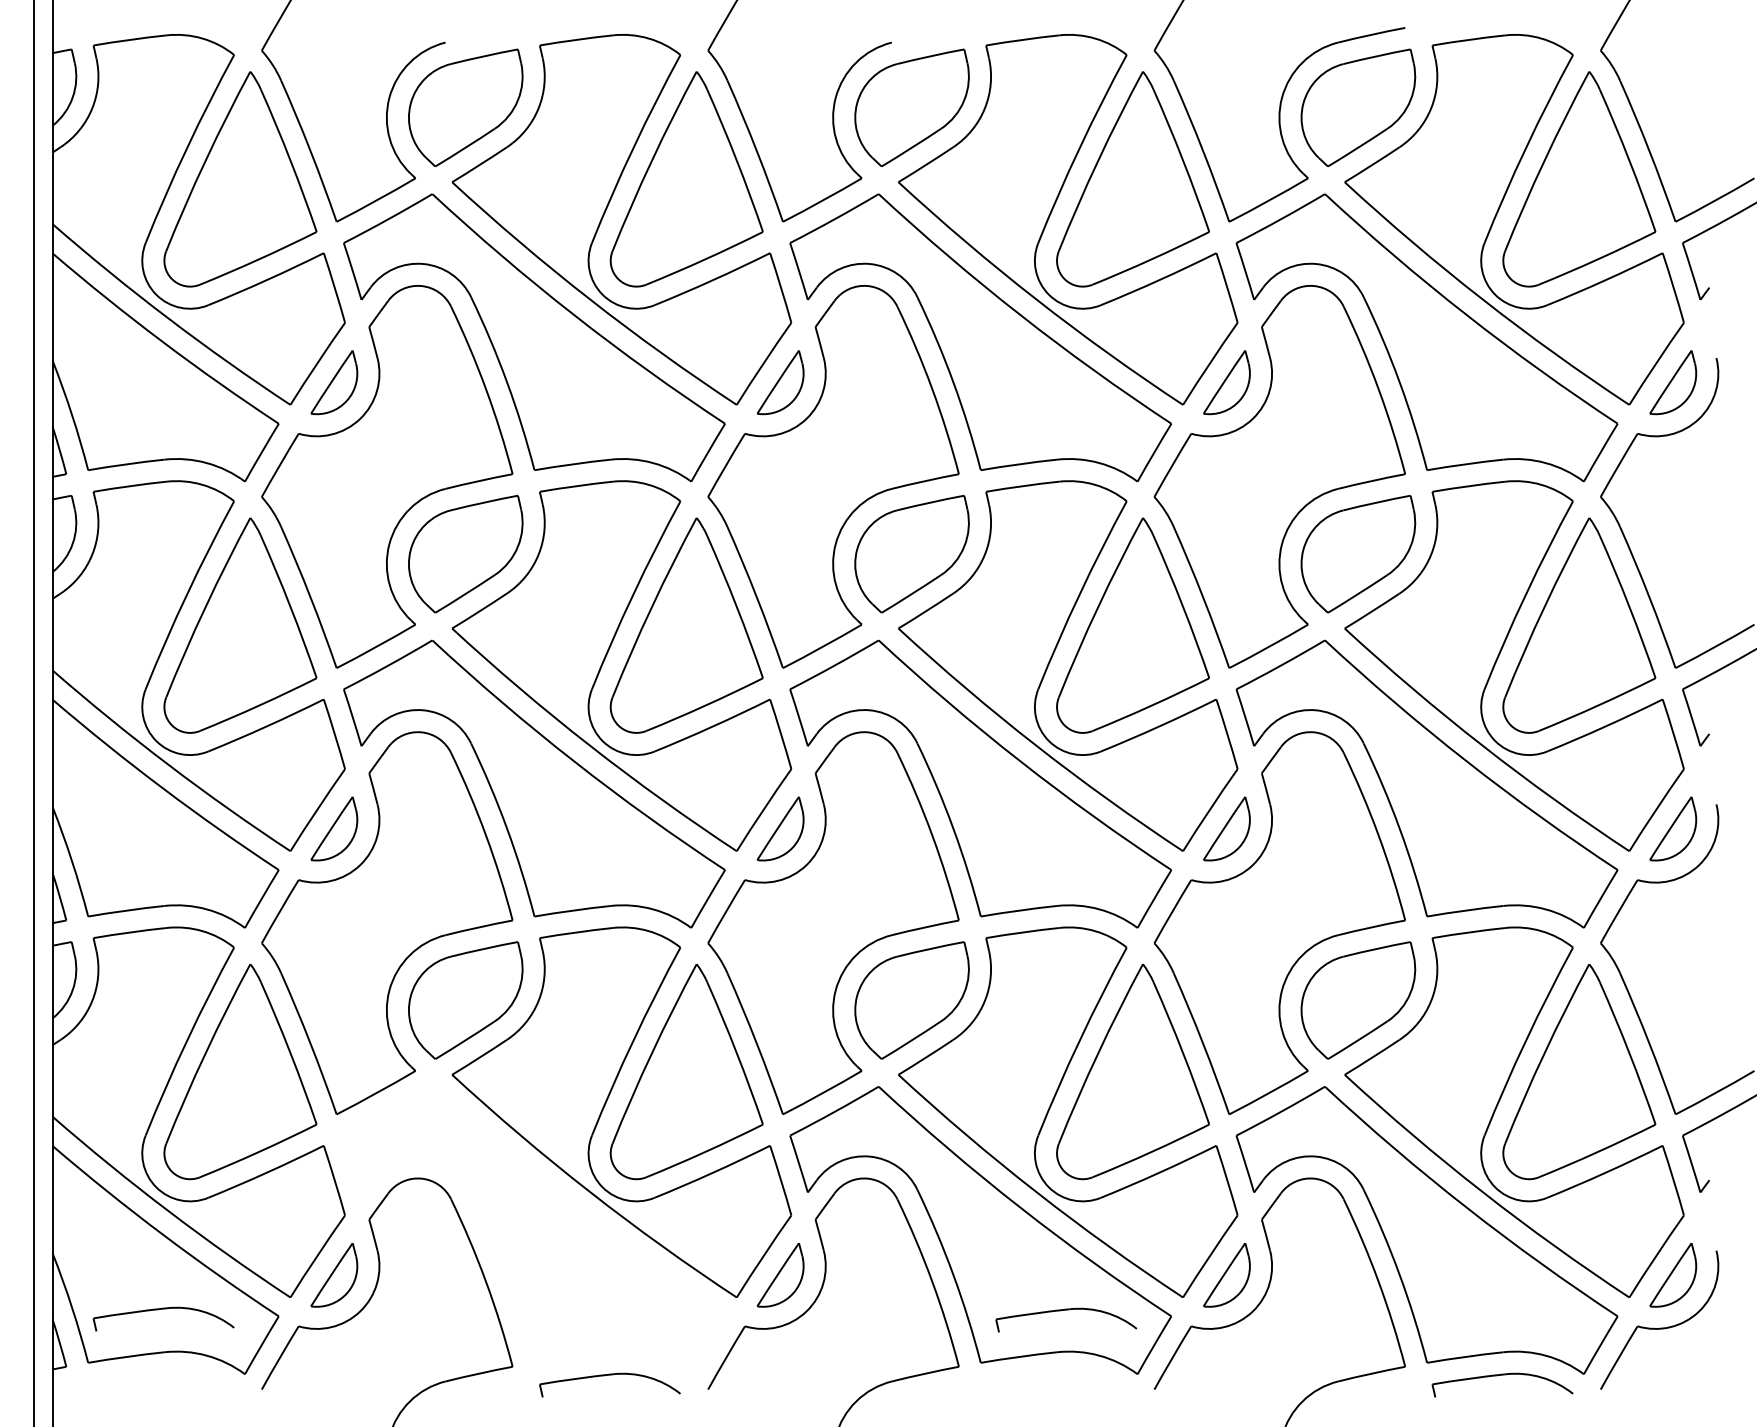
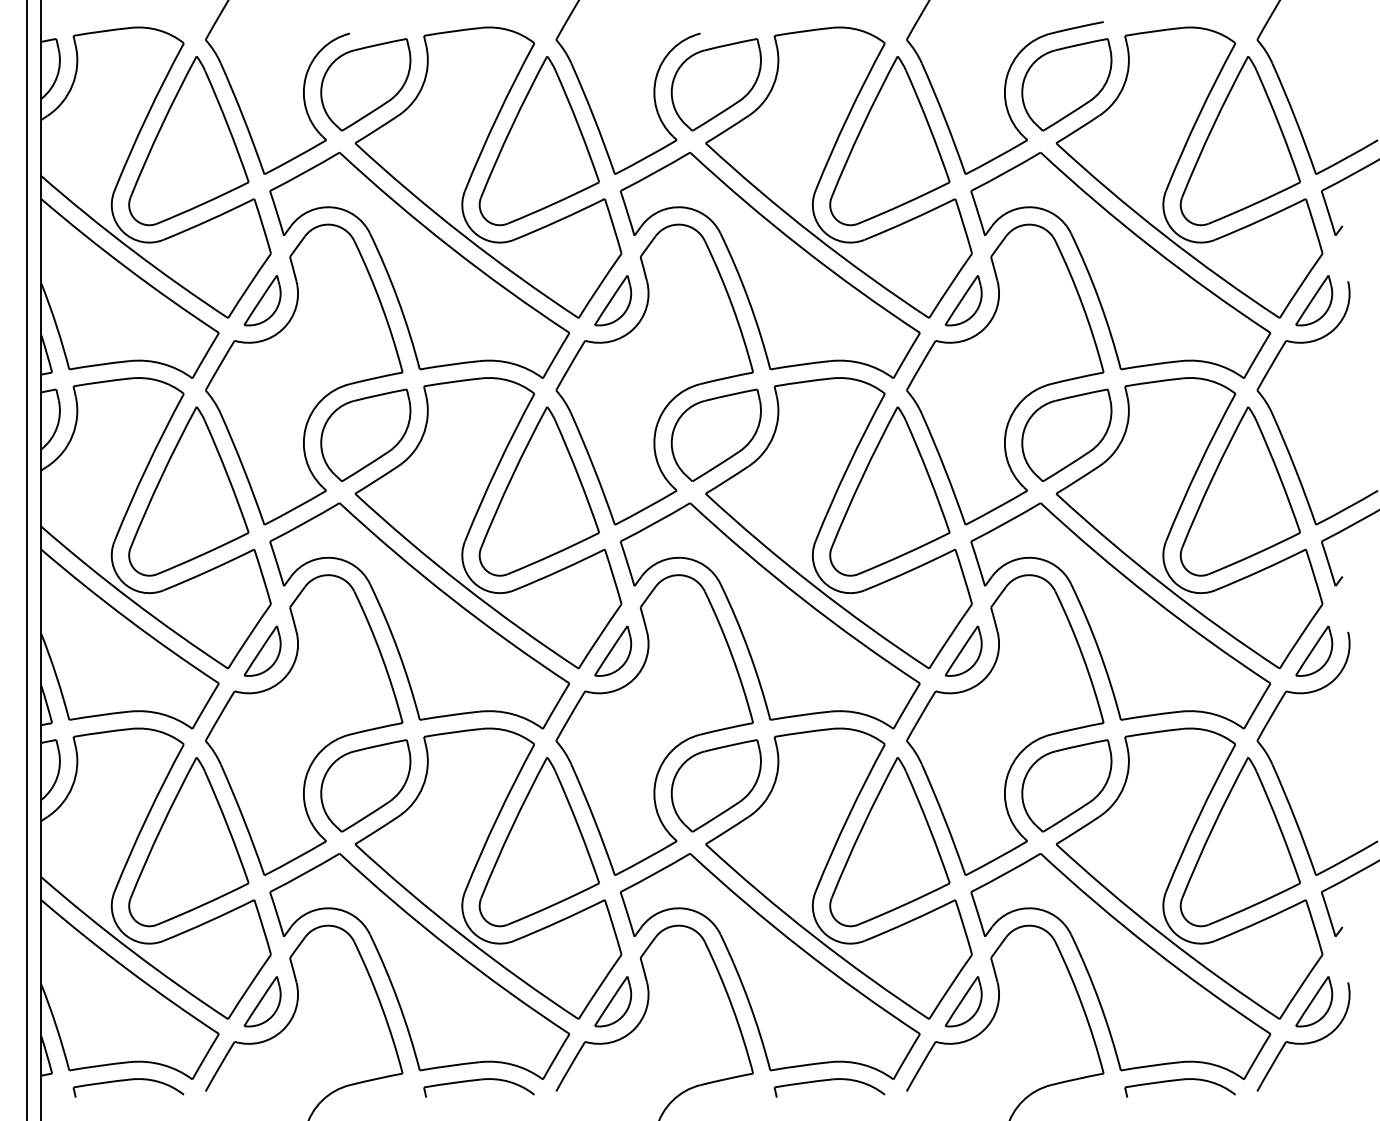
part: (534, 1230) -> (419, 966), added
part: (163, 1309) -> (128, 1080), moved
part: (1066, 1310) -> (829, 1080), moved

